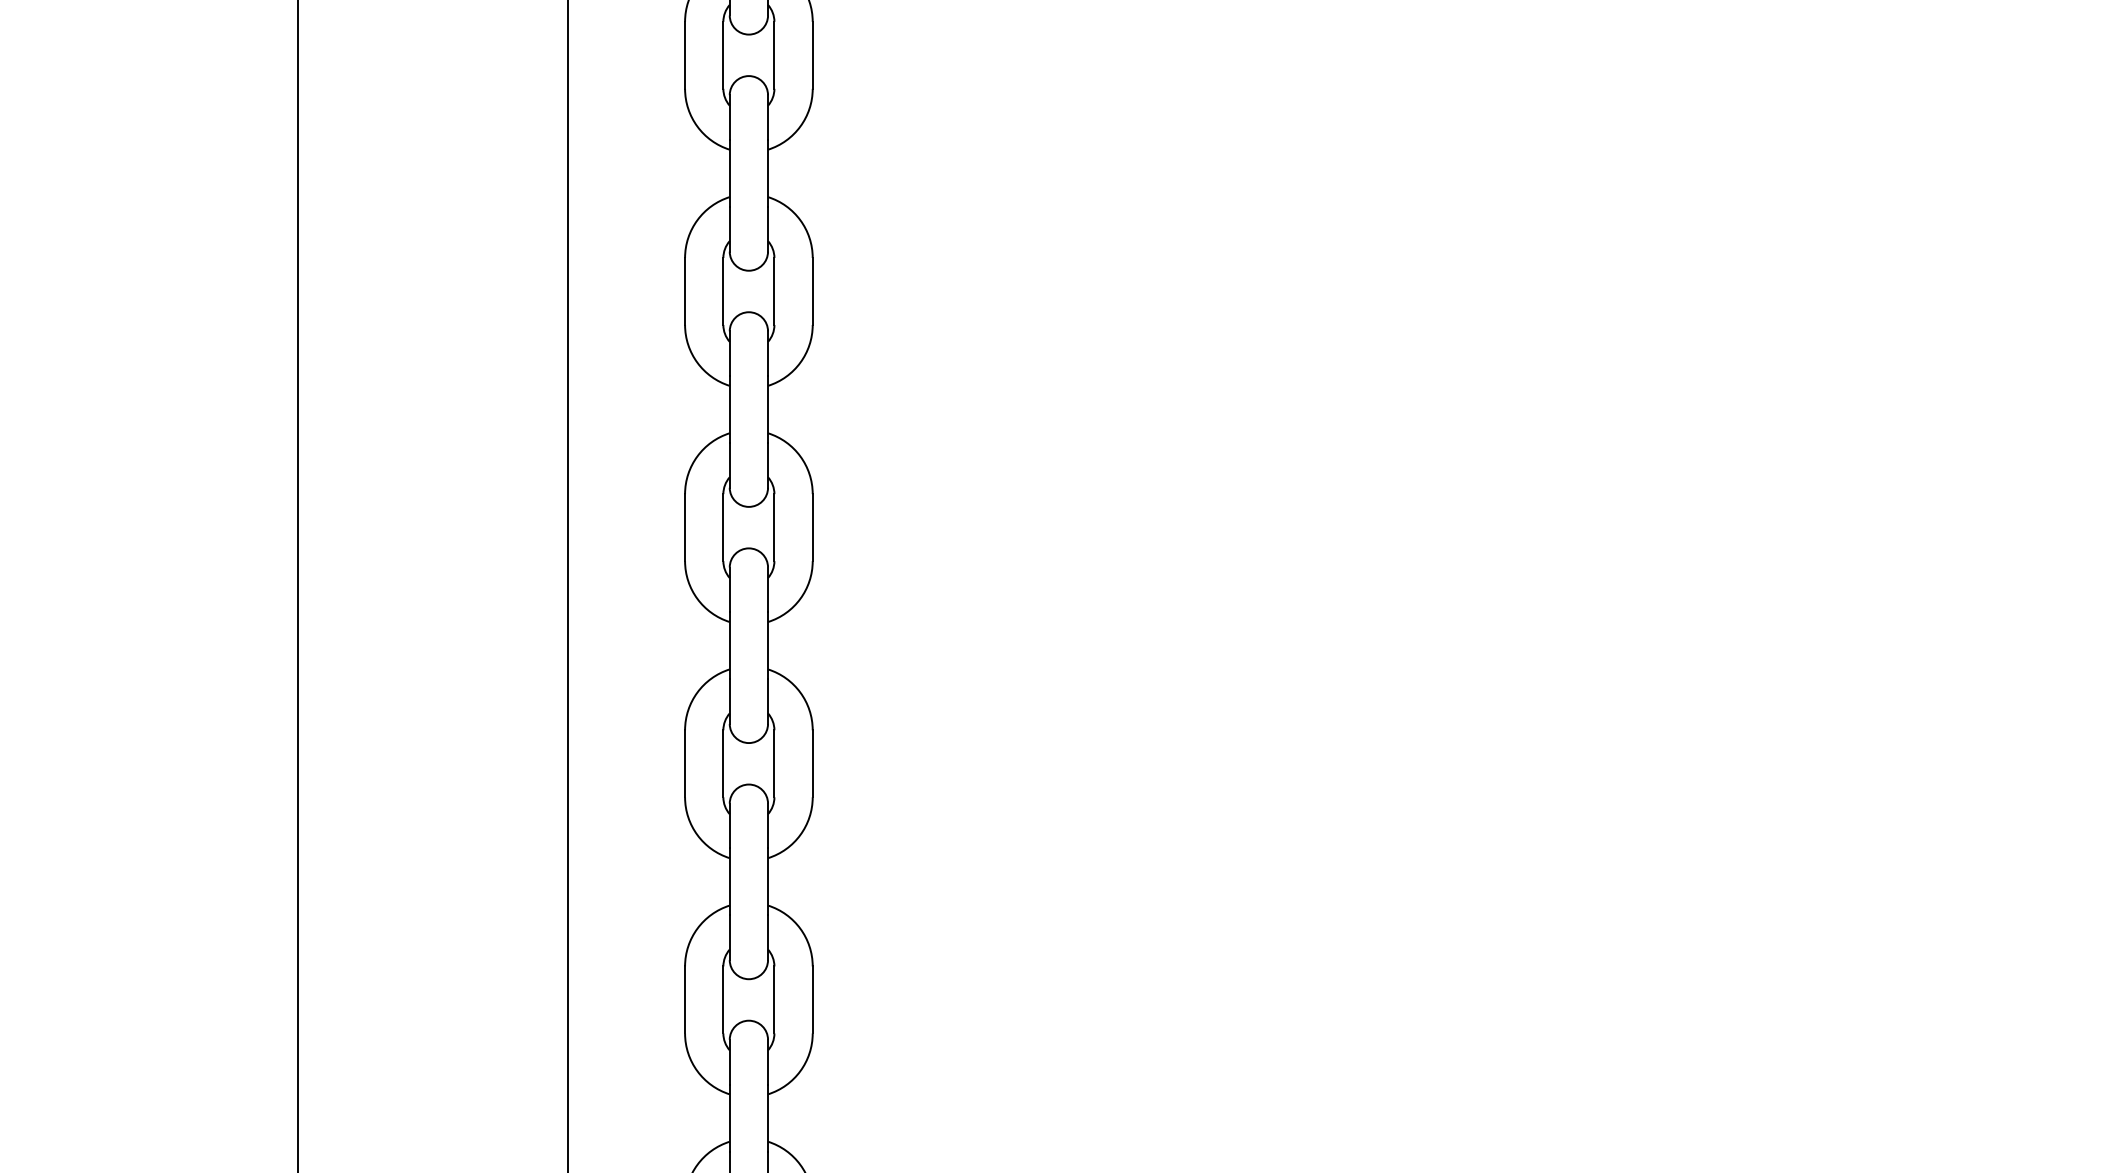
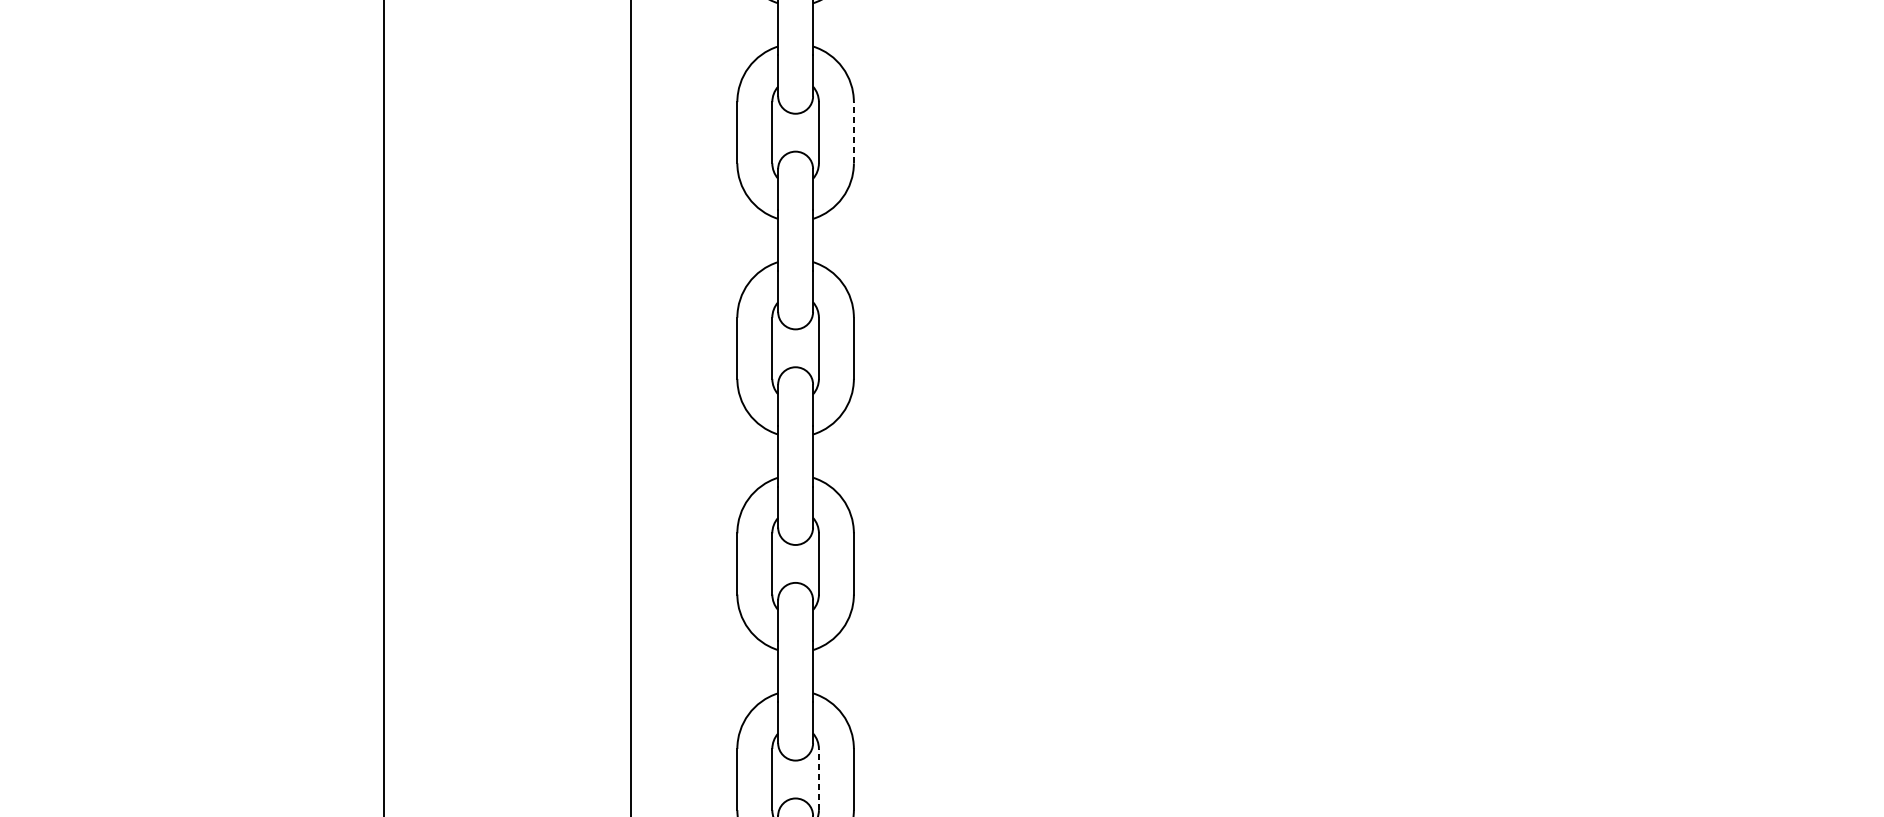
line: (812, 55) -> (853, 132), solid -> dashed
line: (774, 763) -> (819, 779), solid -> dashed

